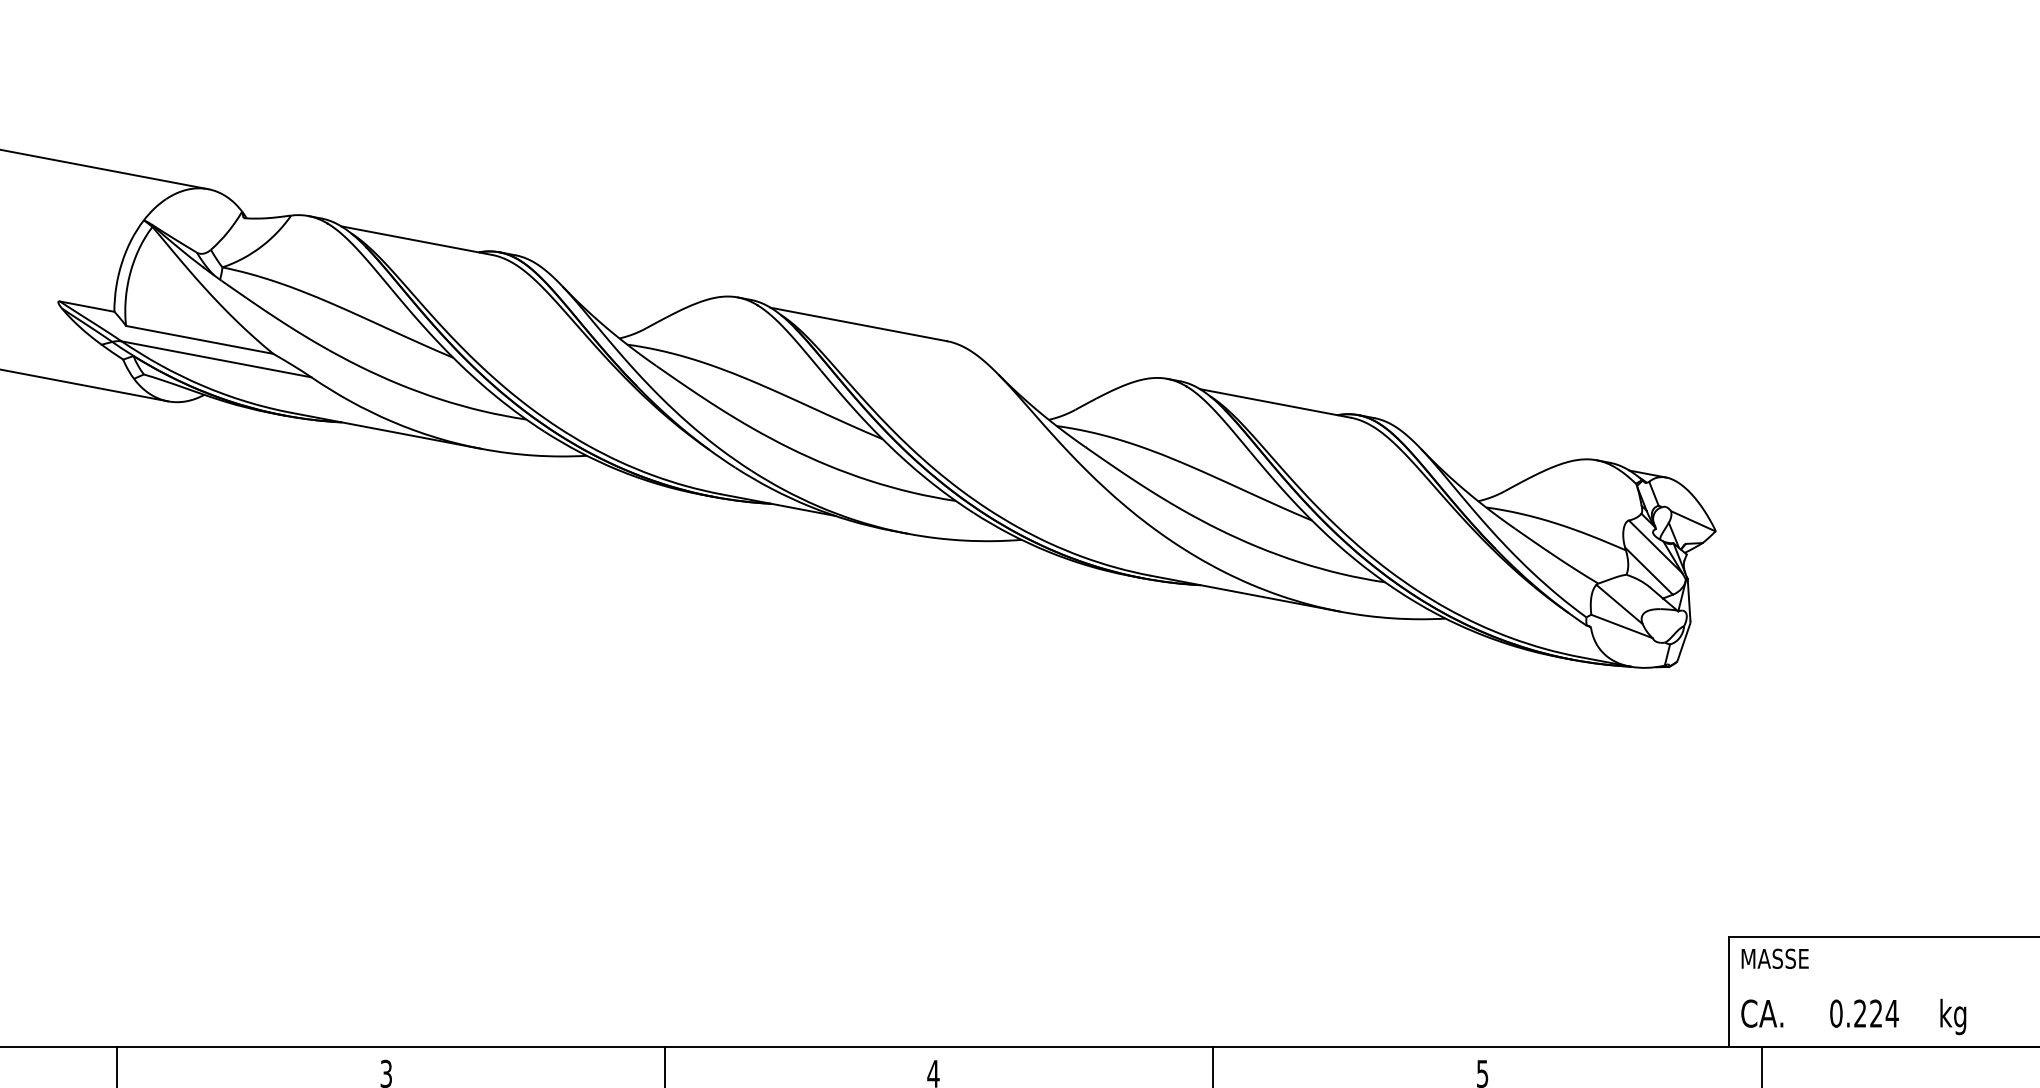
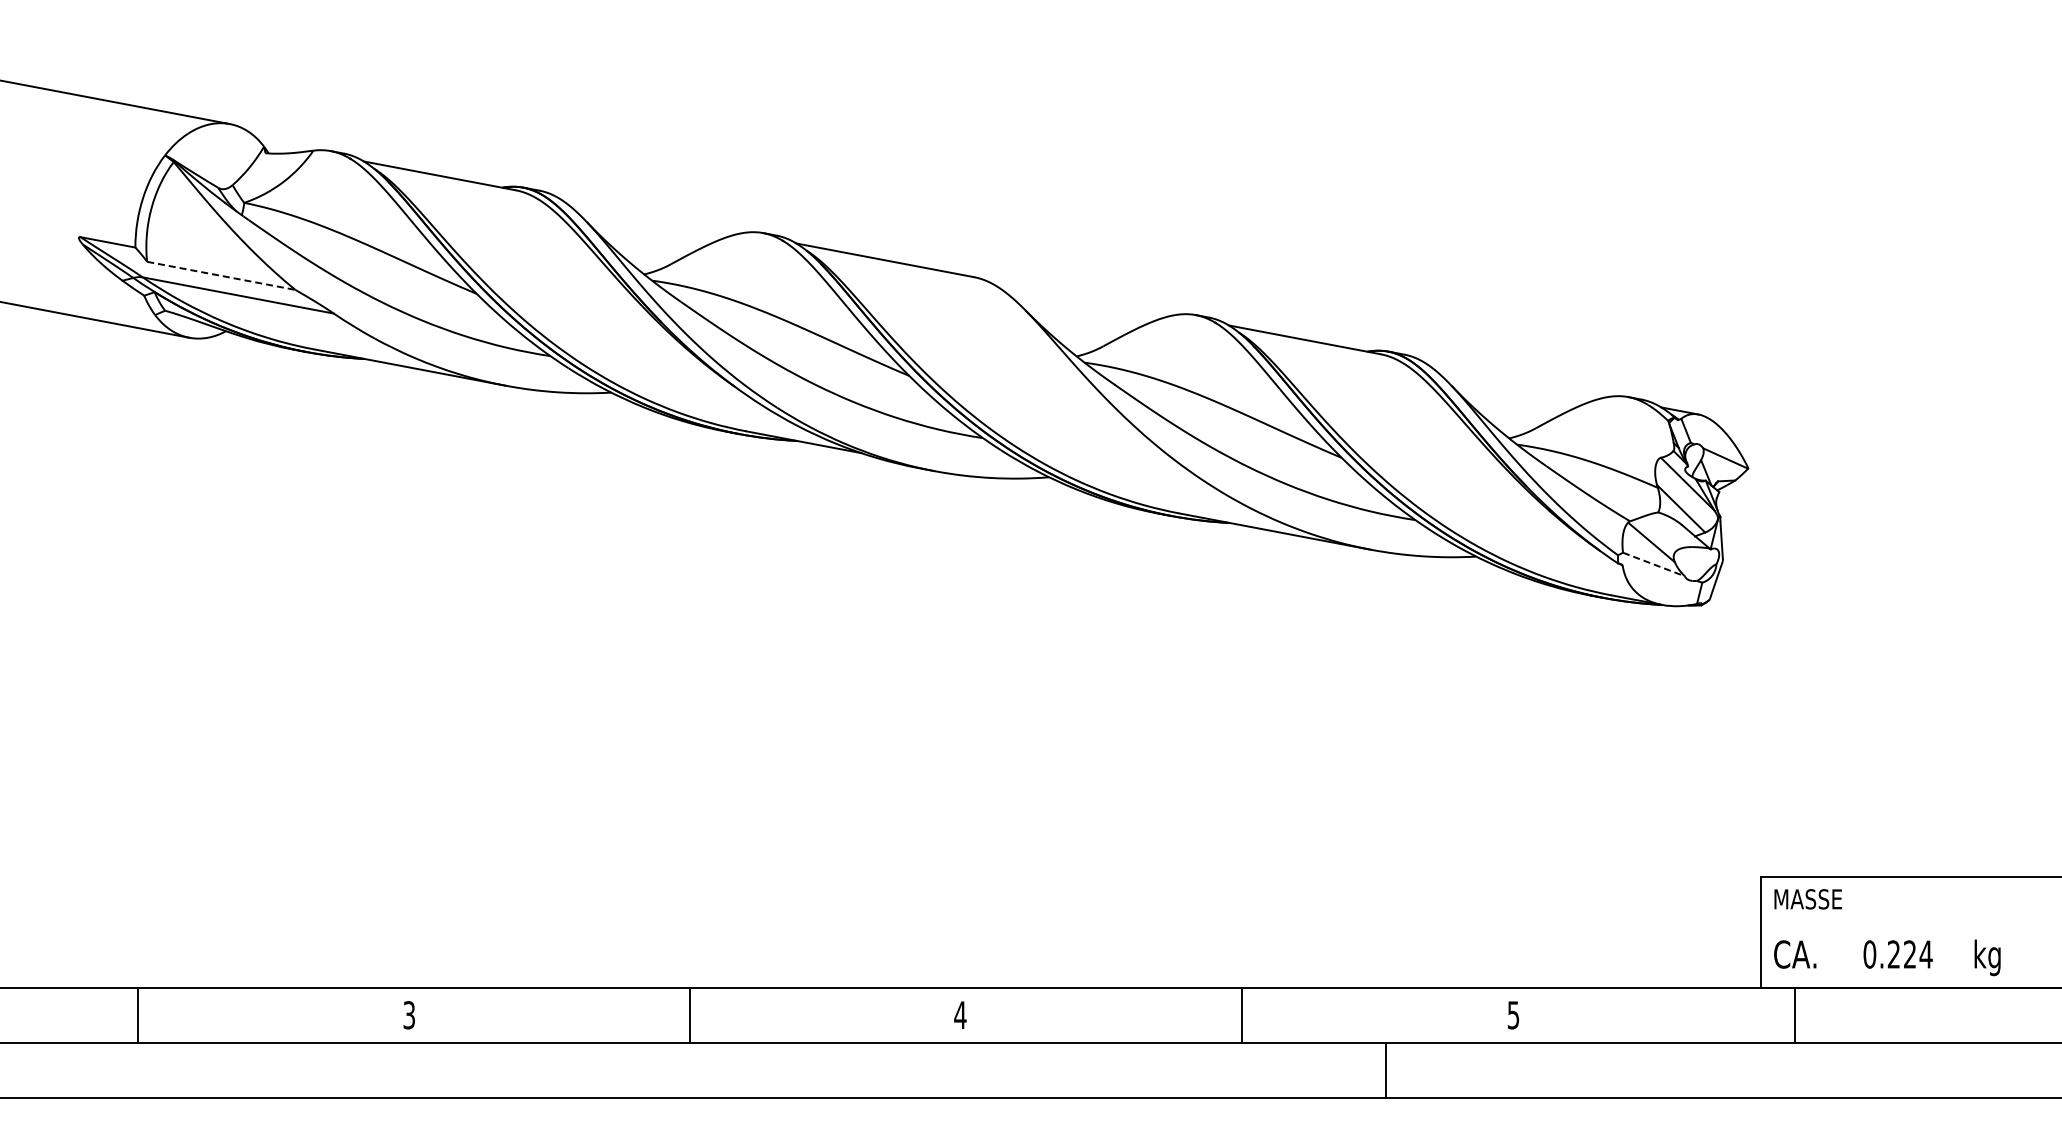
line: (199, 339) -> (221, 275), solid -> dashed
line: (1622, 626) -> (1654, 564), solid -> dashed

